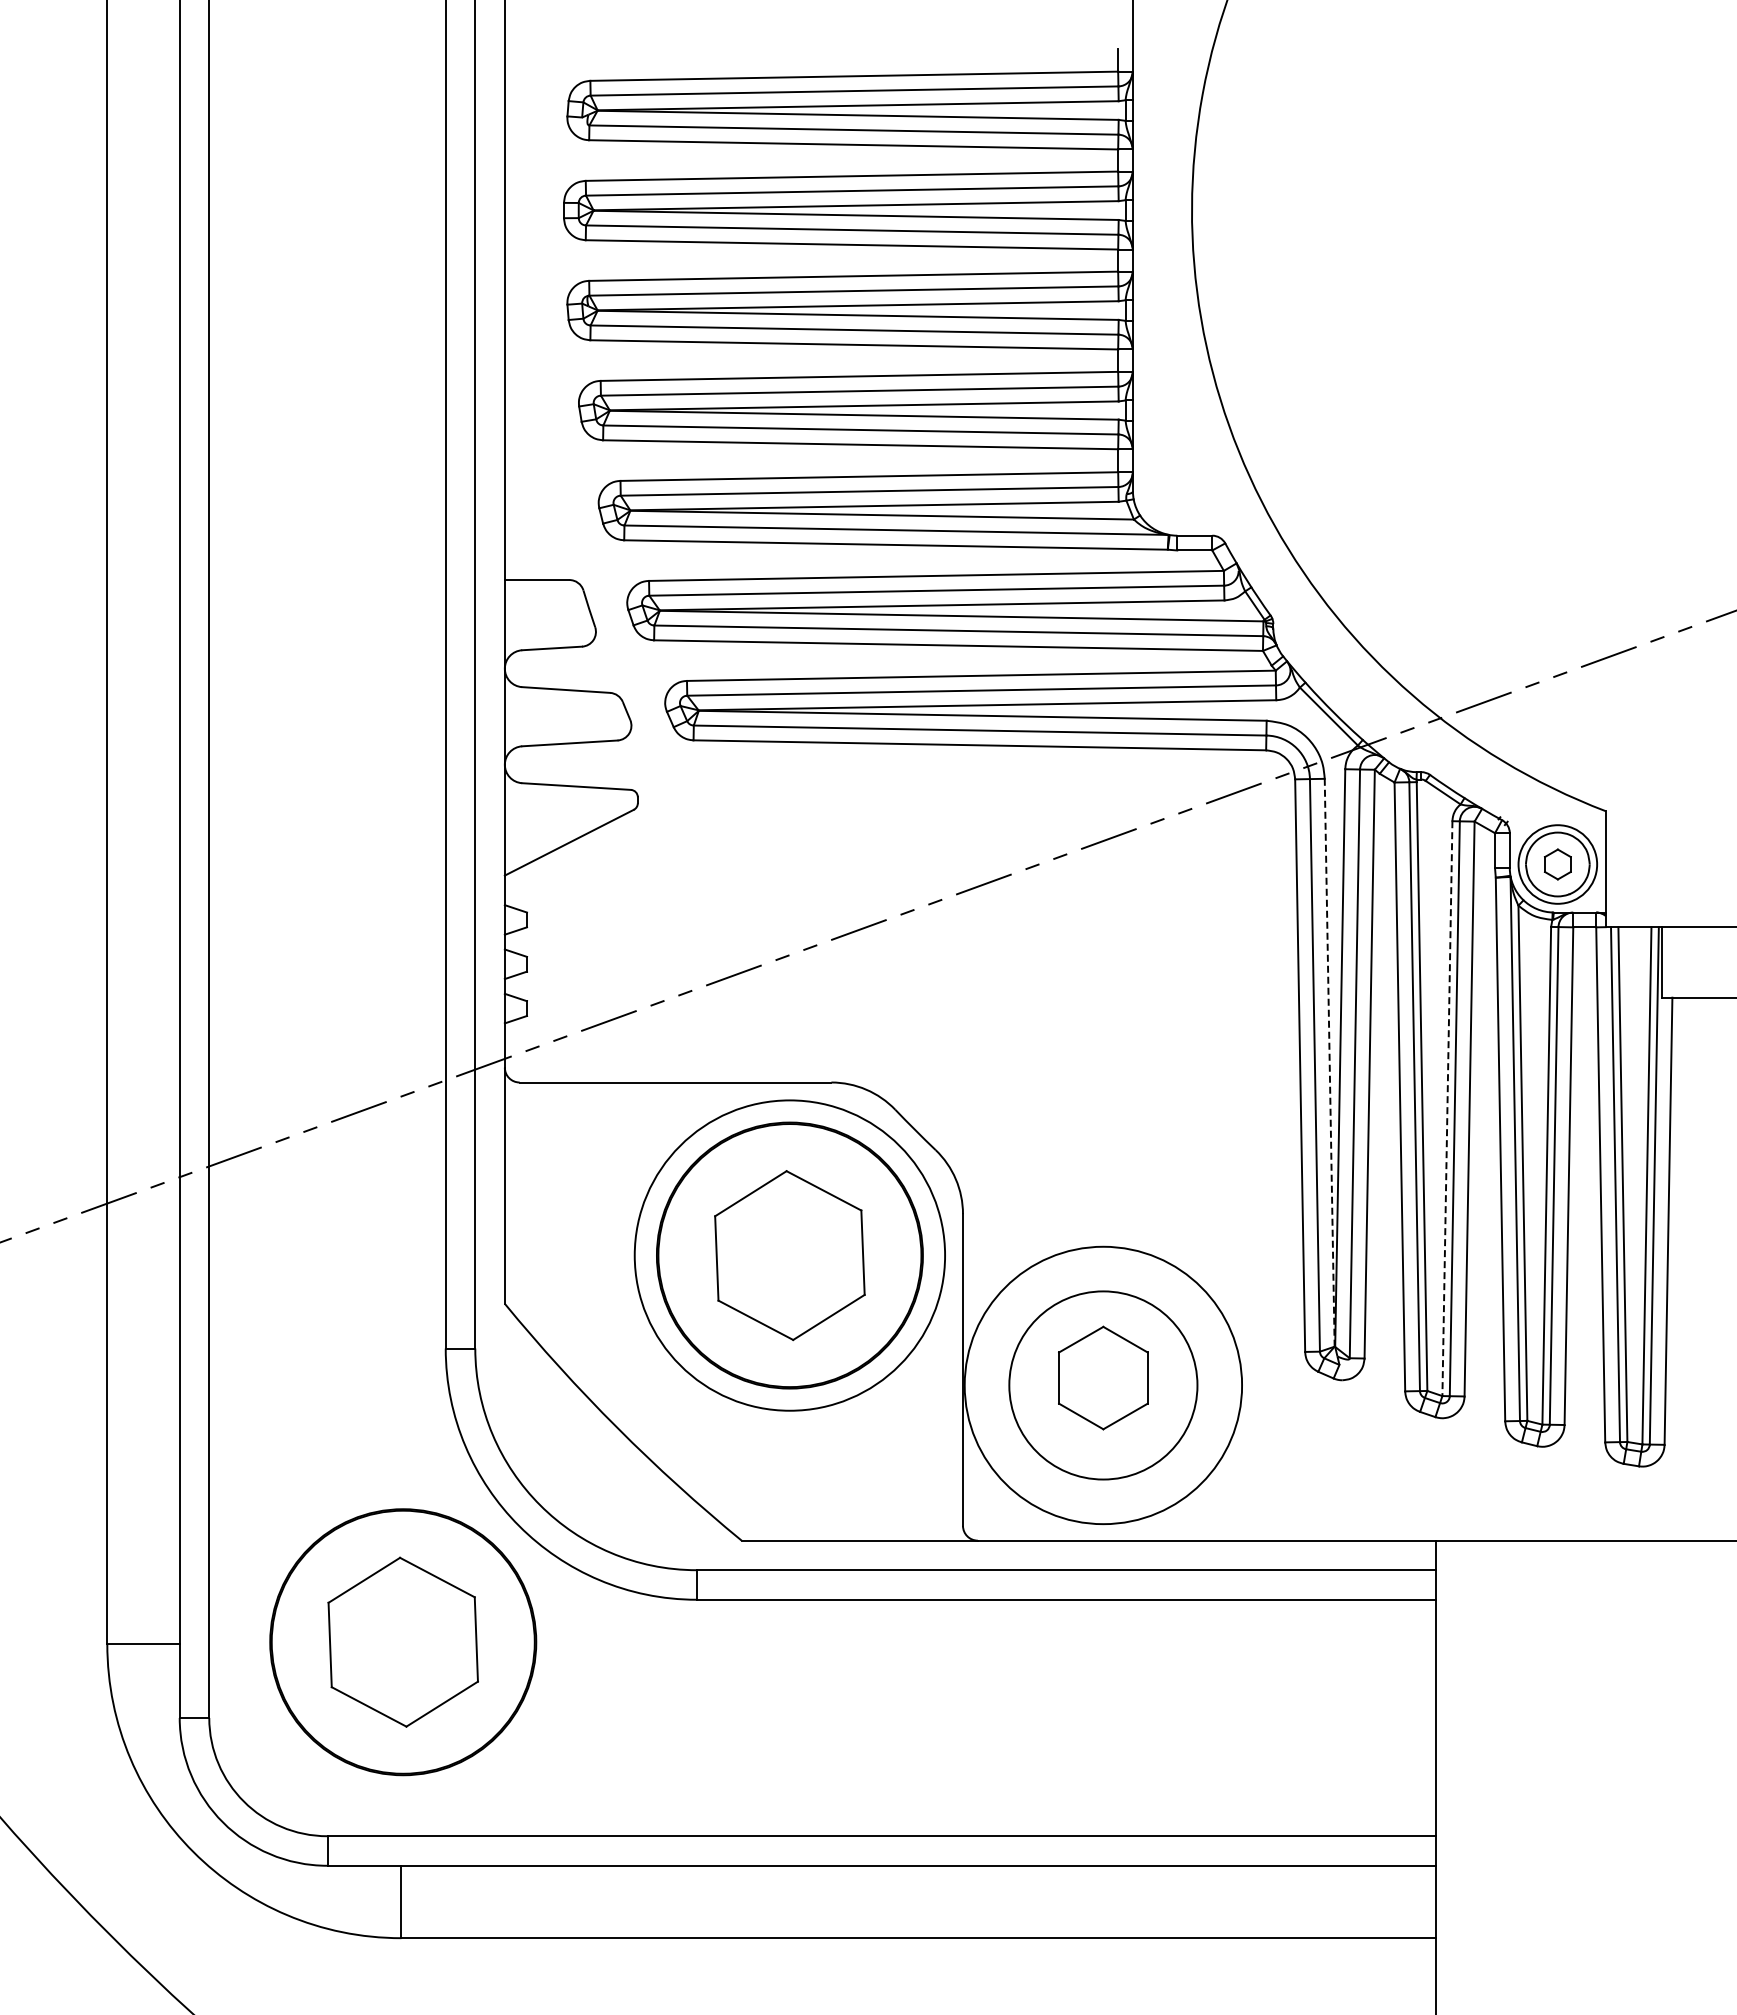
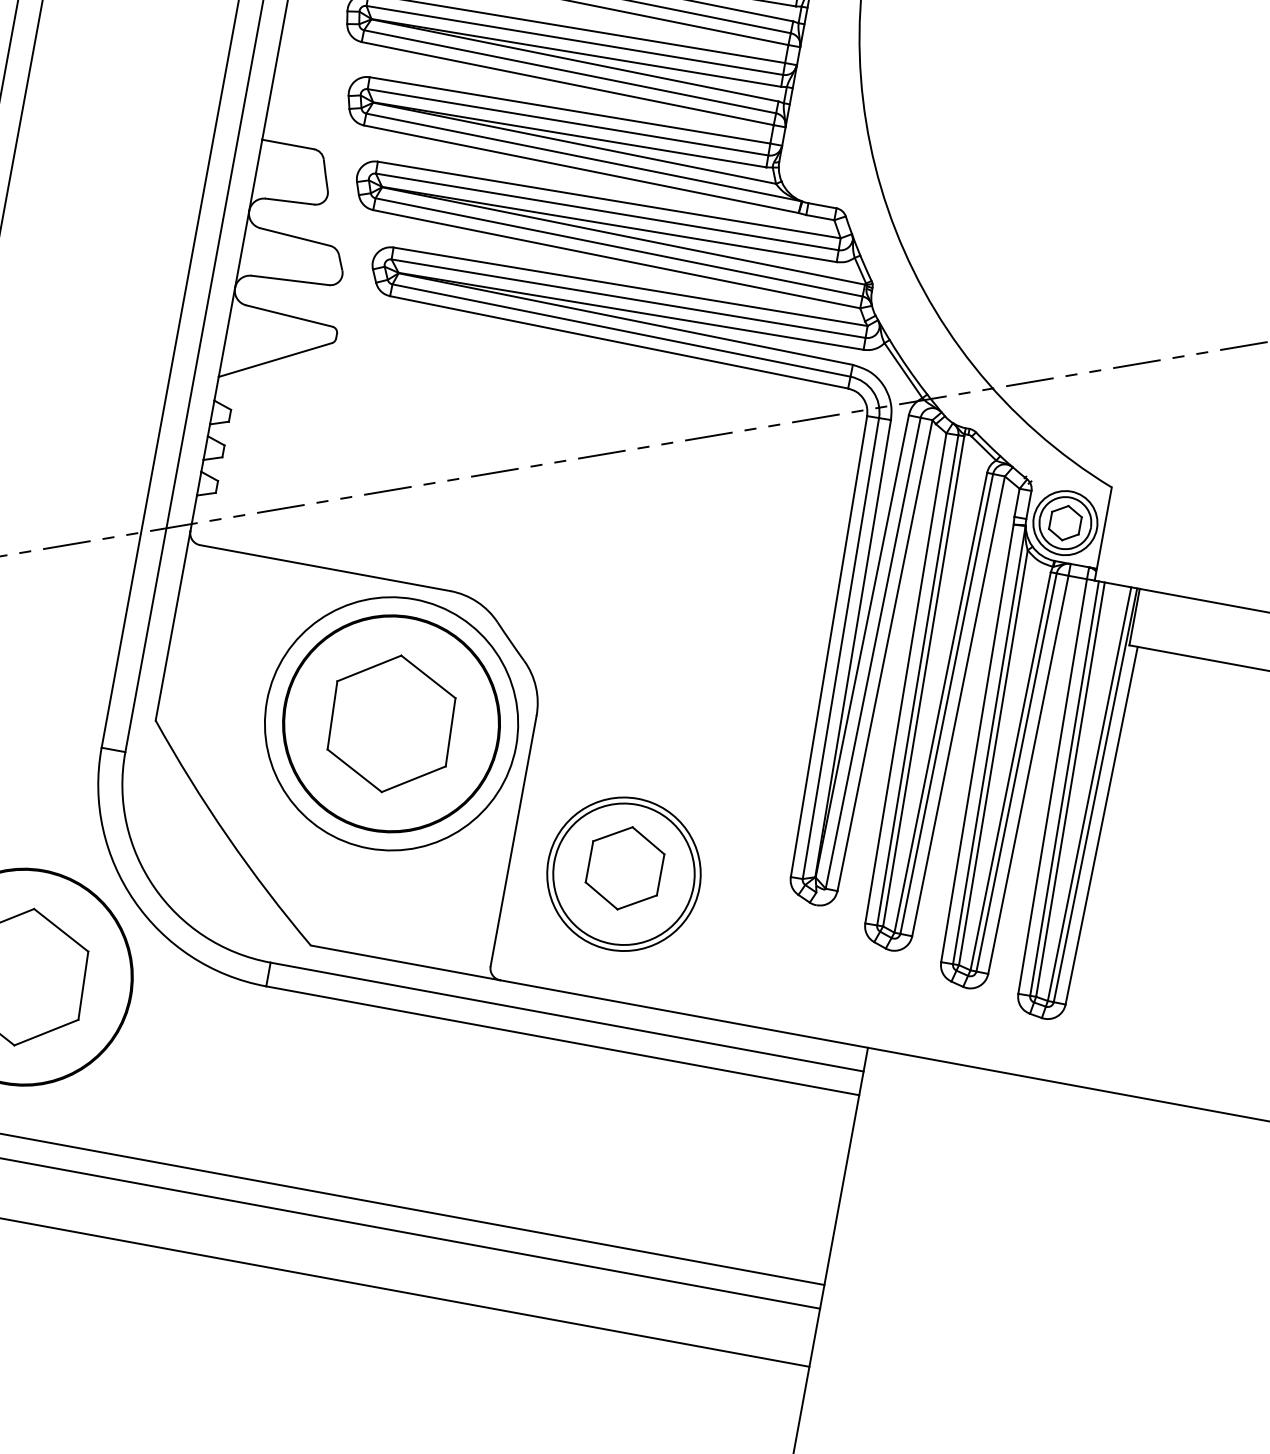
part: (1557, 864) -> (1065, 523), size x1.43
line: (1329, 1062) -> (853, 648), dashed -> solid
line: (1447, 1109) -> (940, 703), dashed -> solid
circle: (1103, 1385) -> (624, 874), size x0.62

